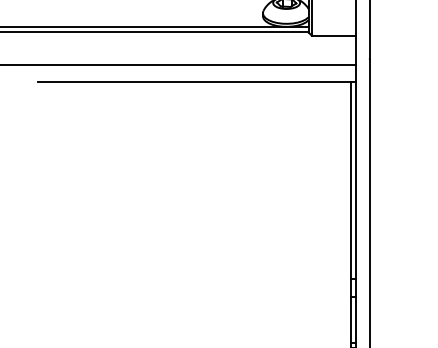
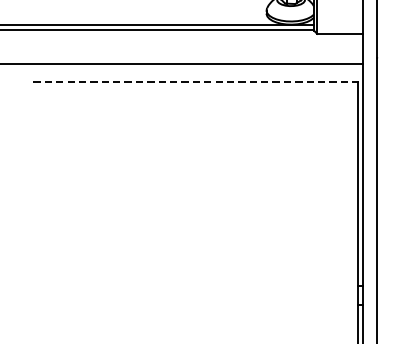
line: (197, 81) -> (198, 81), solid -> dashed

